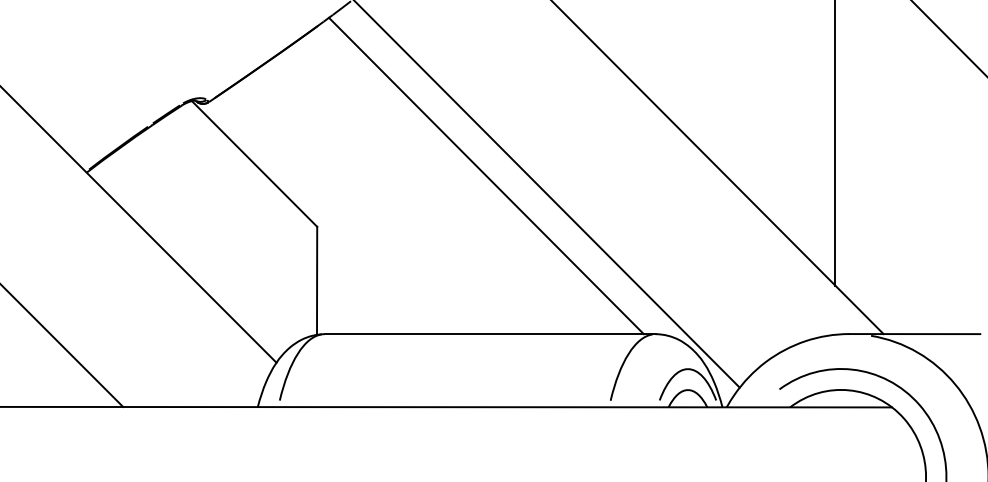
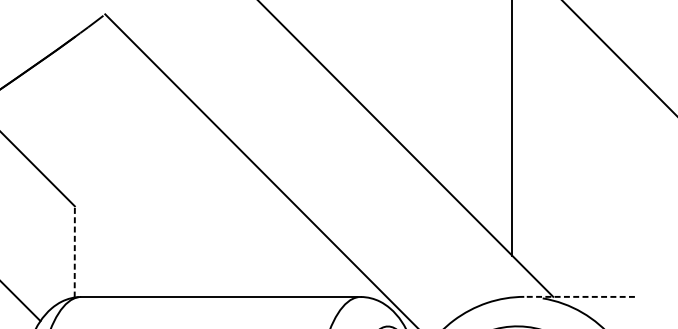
line: (486, 175) -> (217, 162), removed
line: (317, 280) -> (75, 251), solid -> dashed
line: (914, 334) -> (579, 297), solid -> dashed

